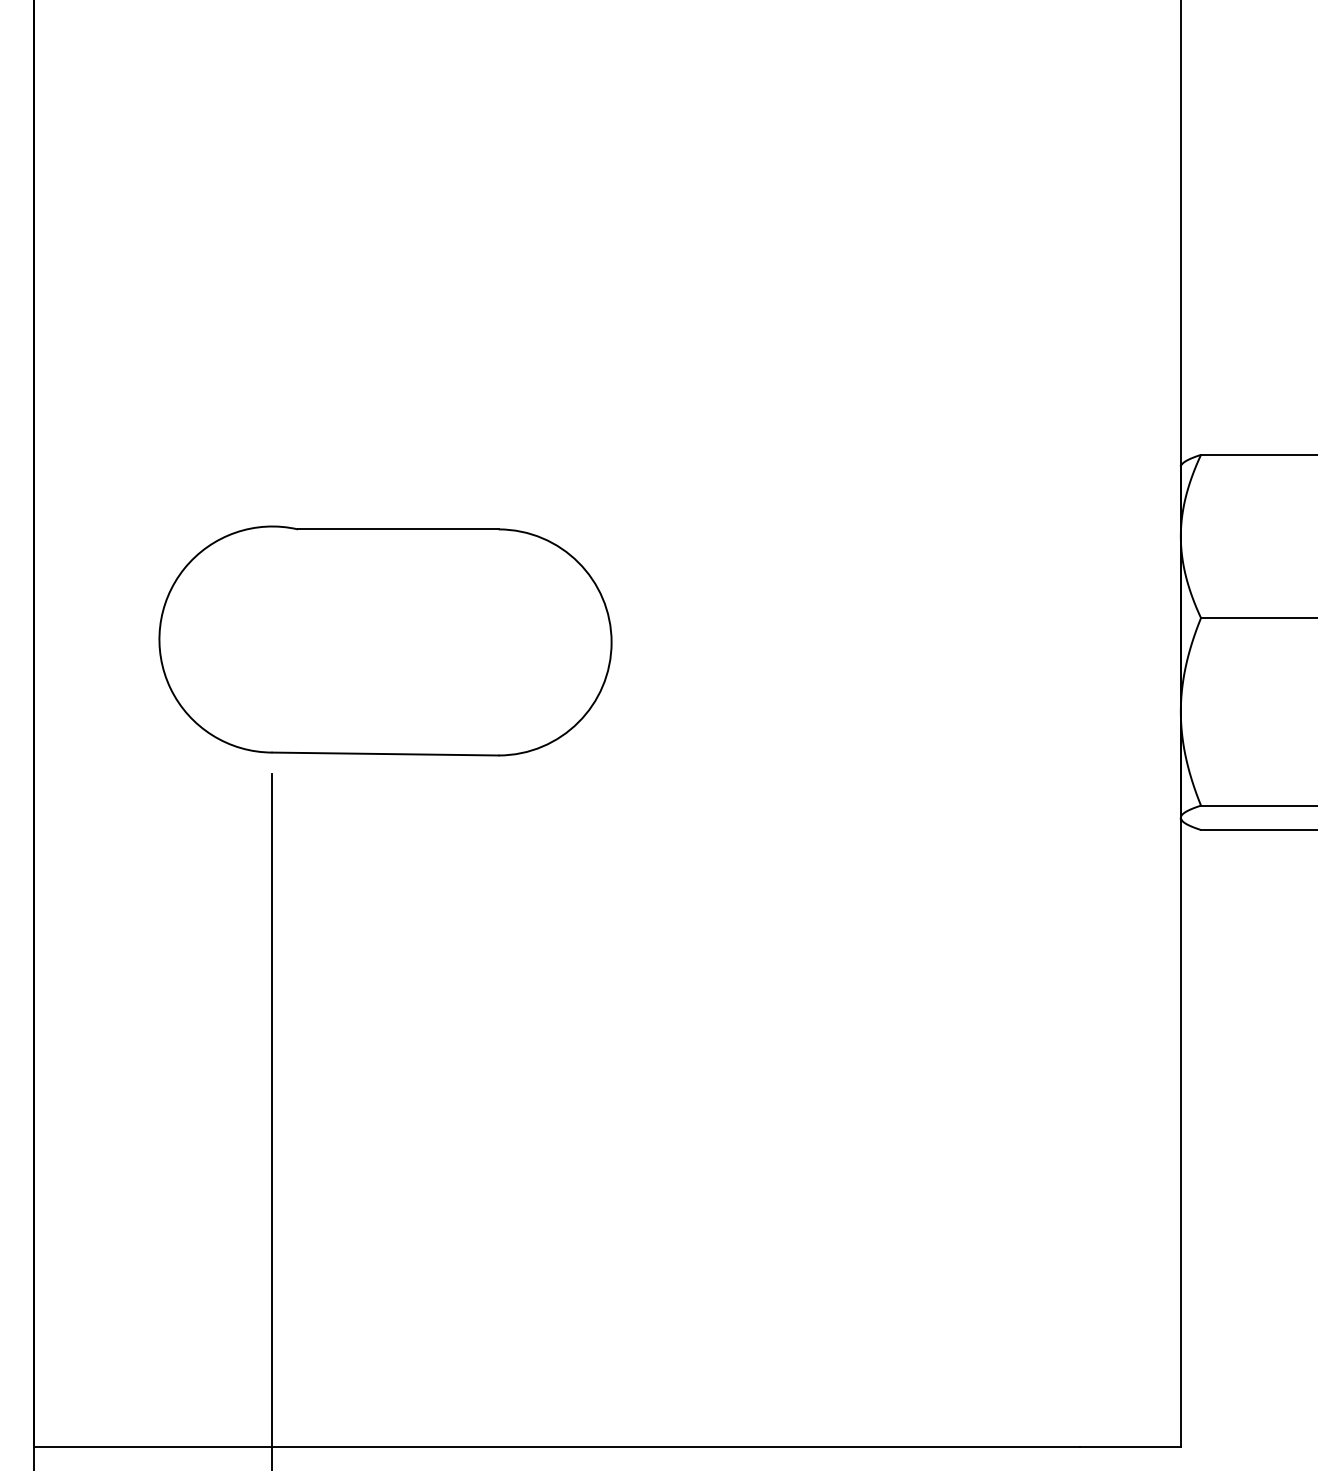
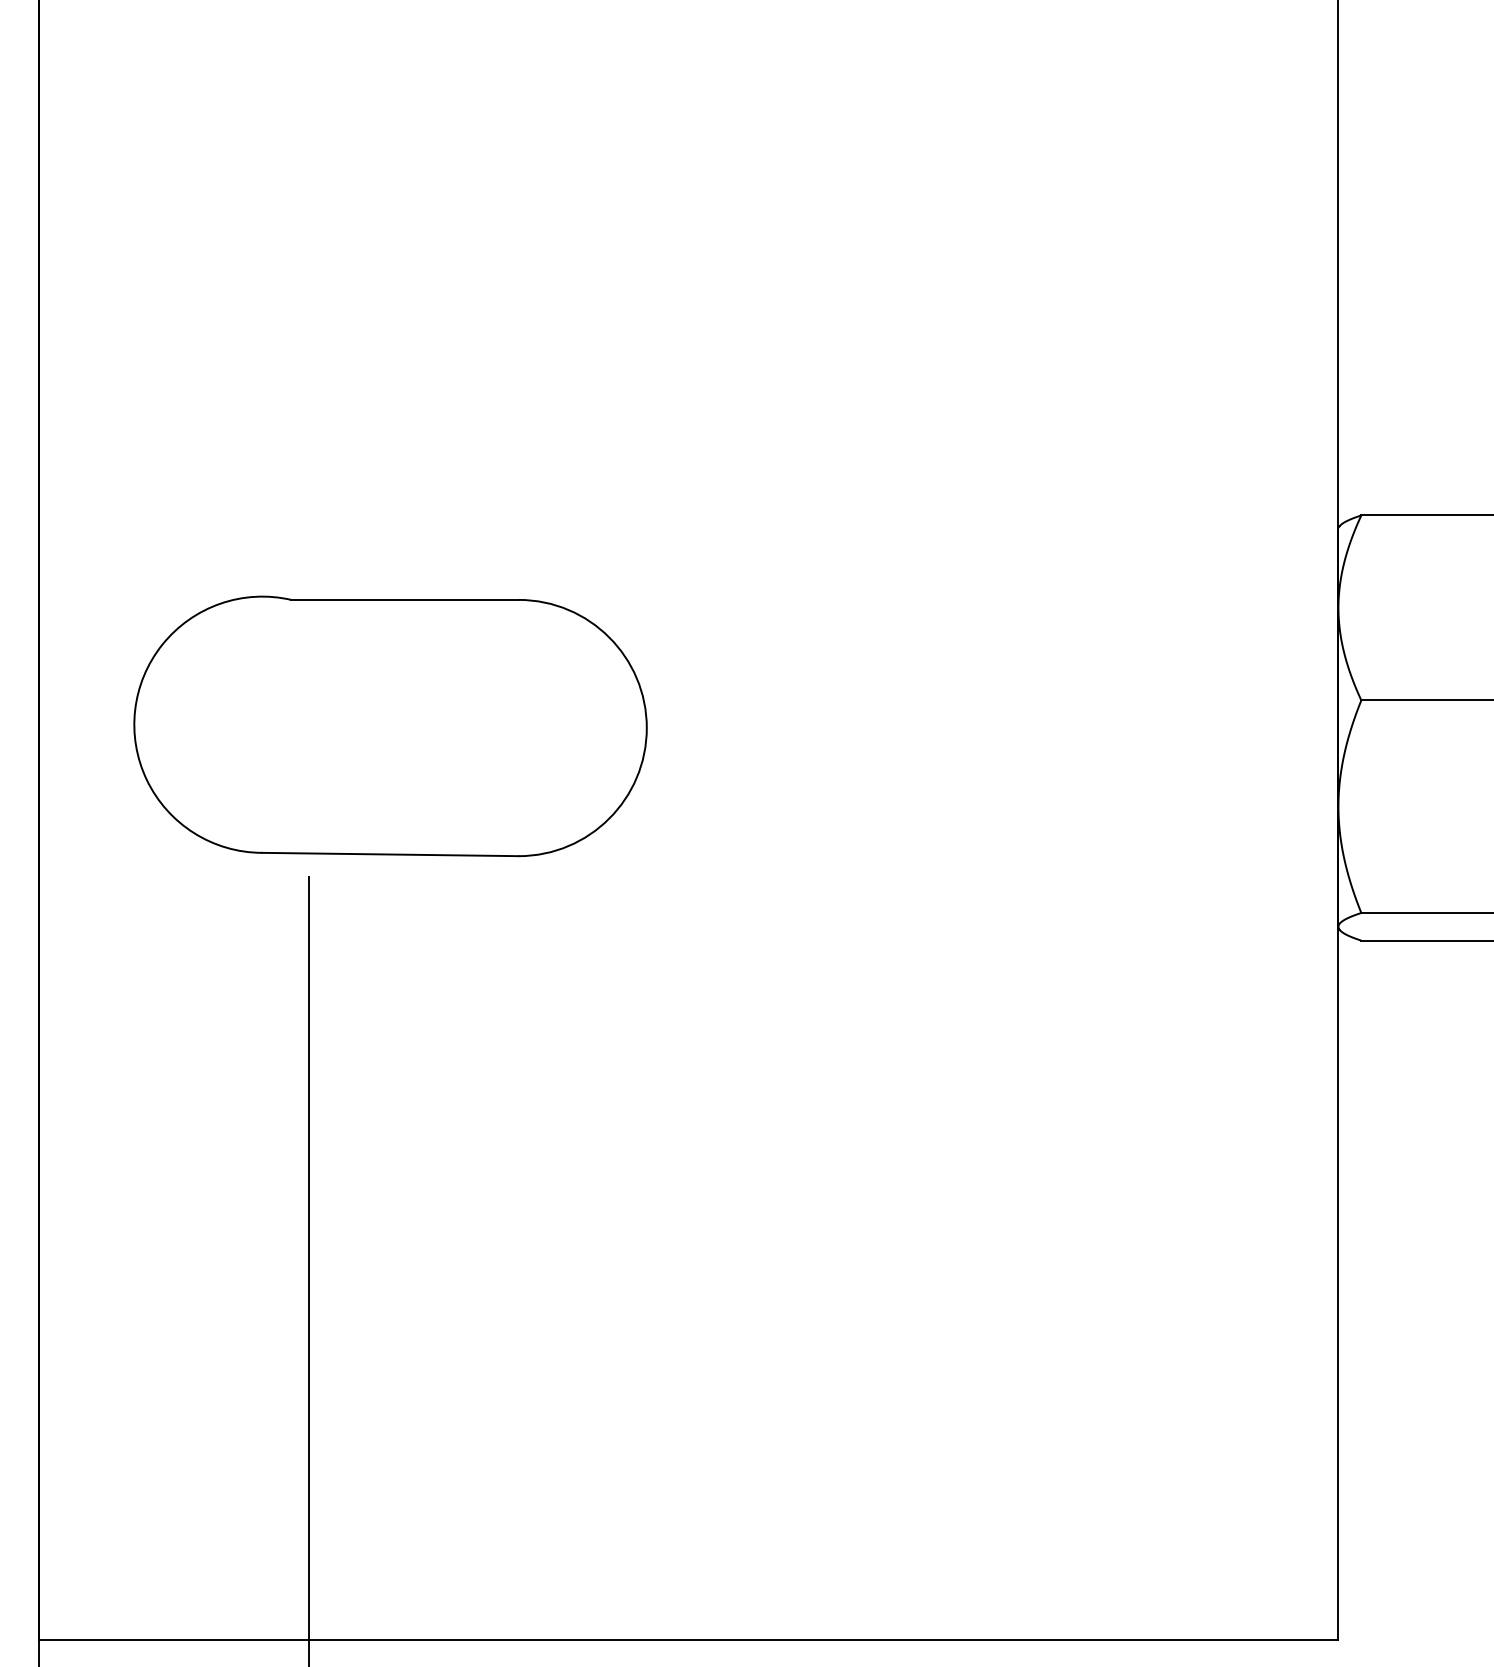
part: (385, 640) -> (390, 725), moved

